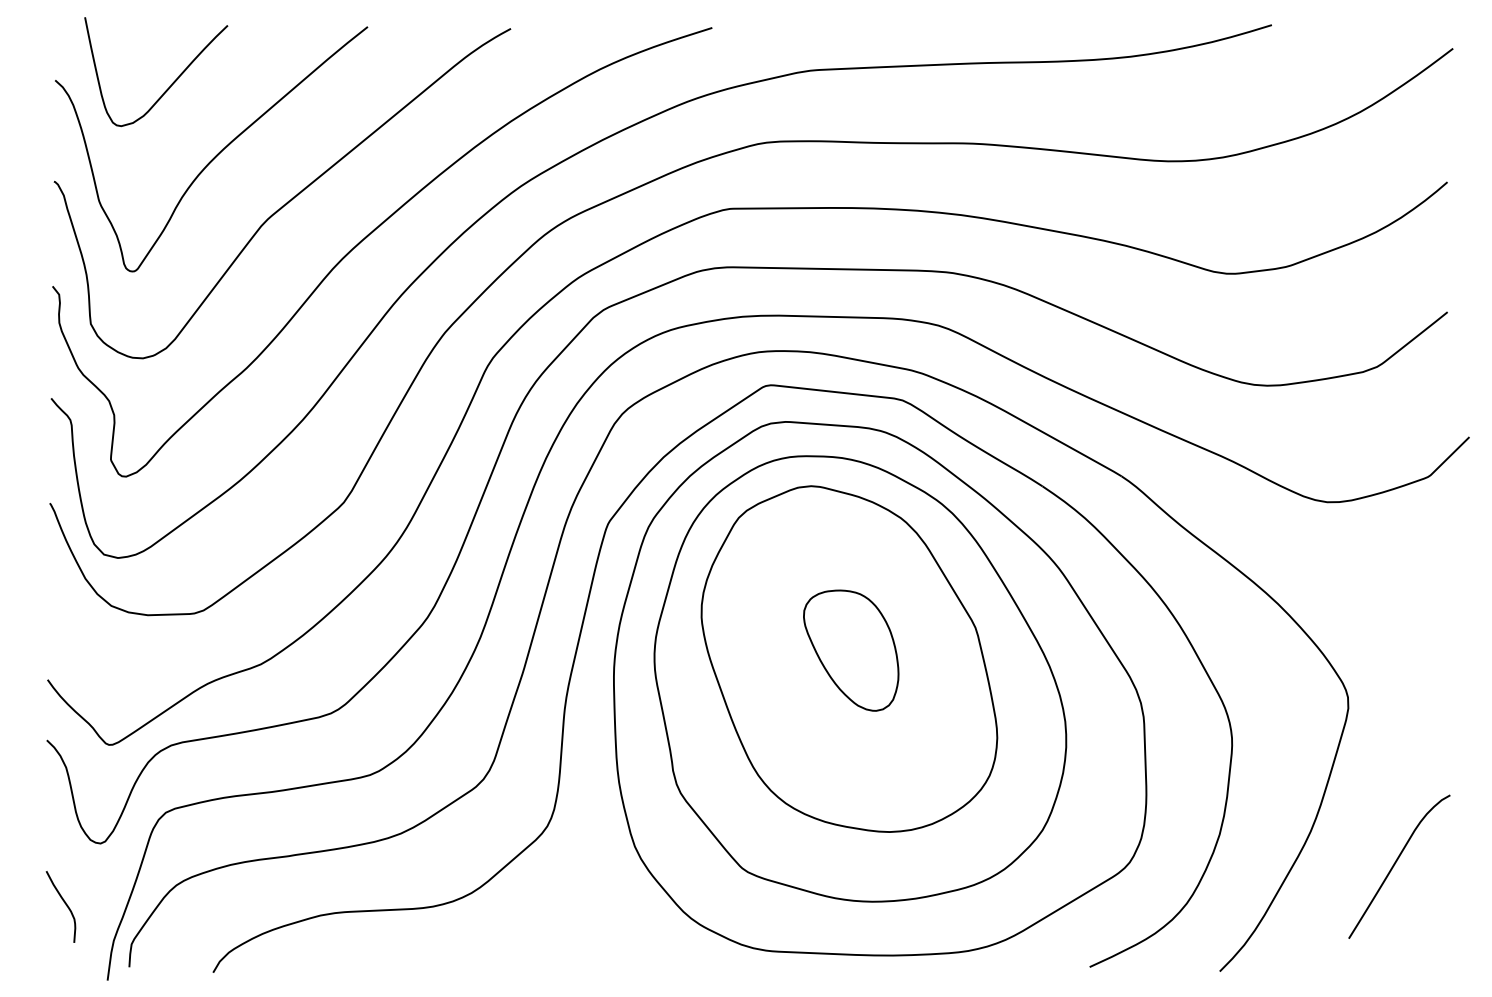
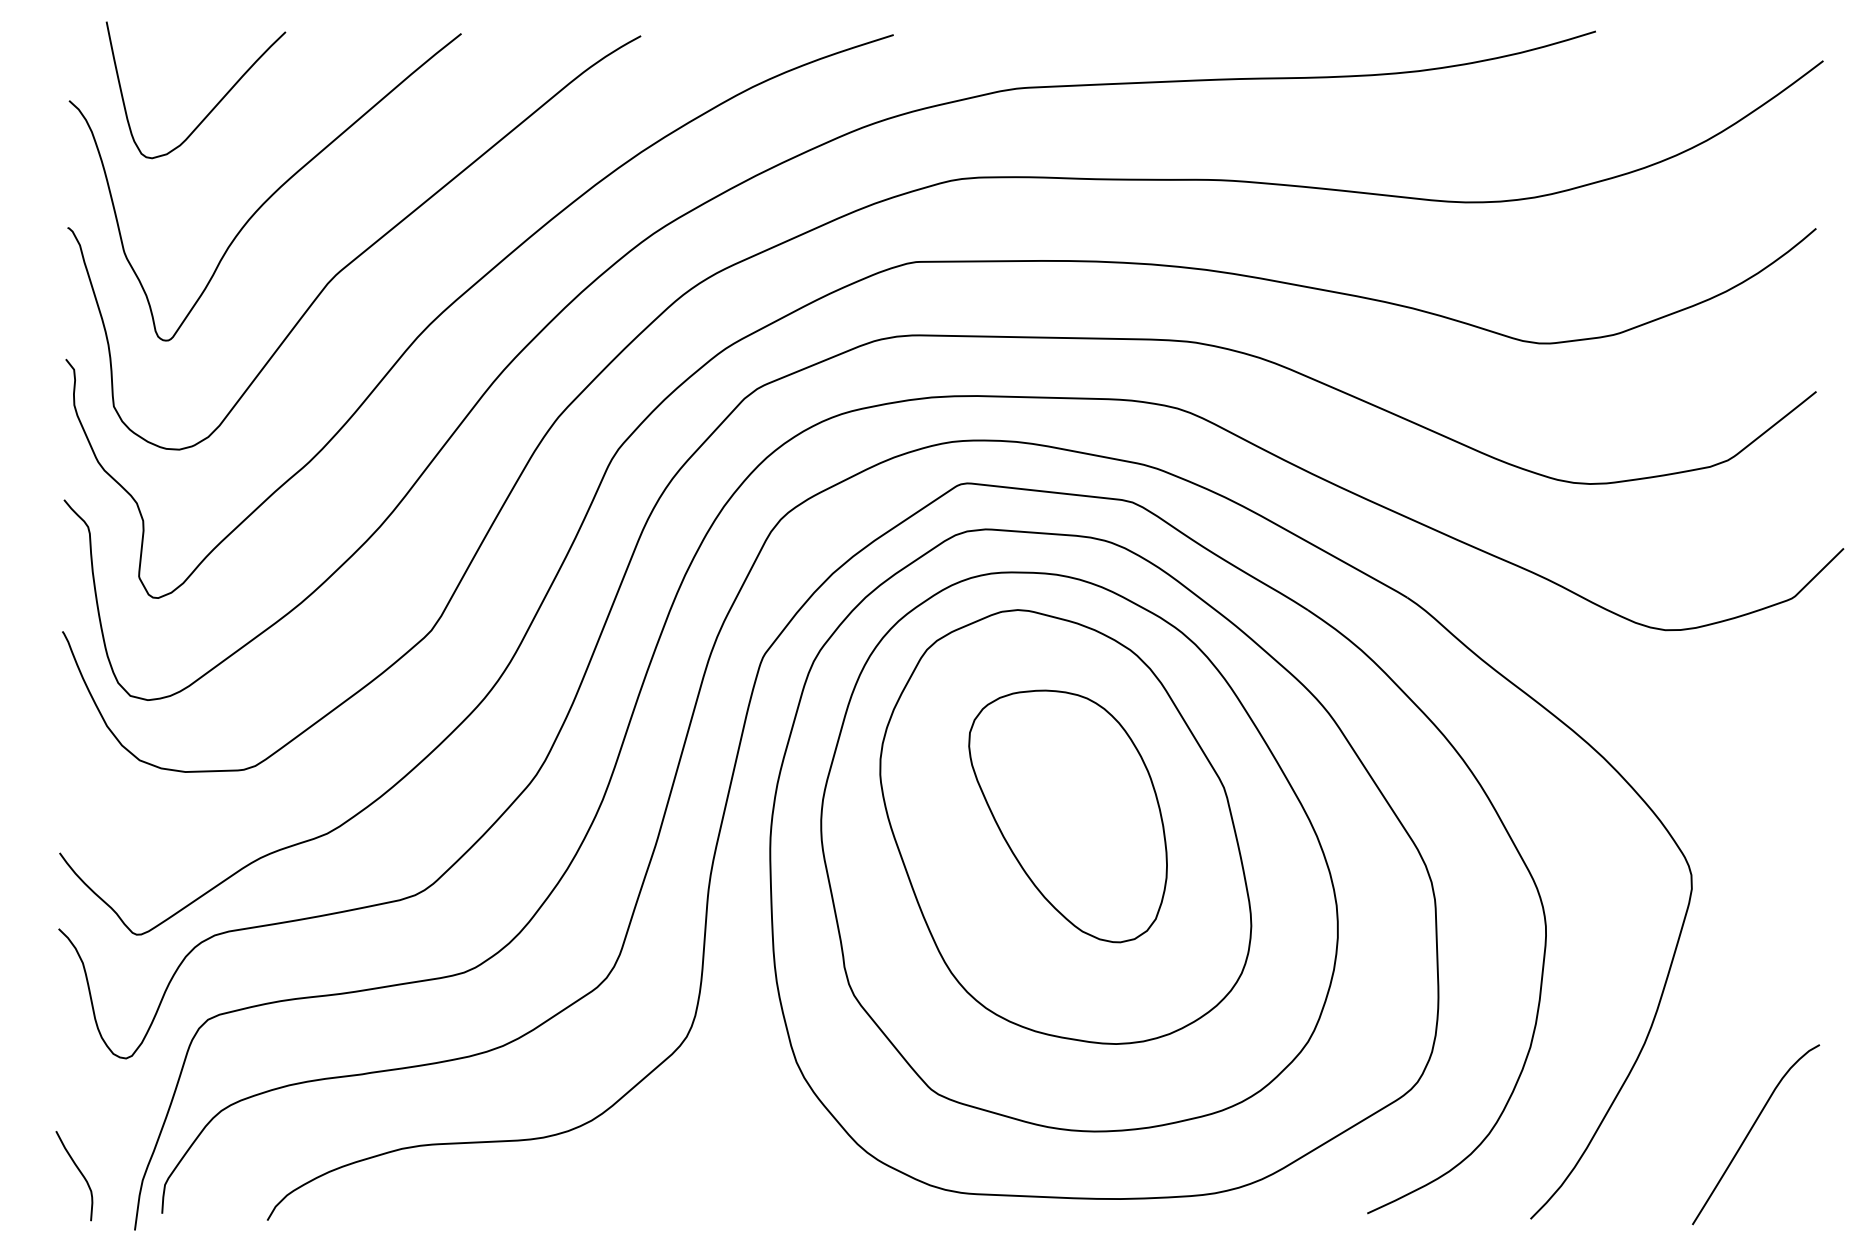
part: (850, 650) -> (1067, 816), size x1.67
curve: (1395, 865) -> (1750, 1132), moved
curve: (65, 904) -> (79, 1172), moved

